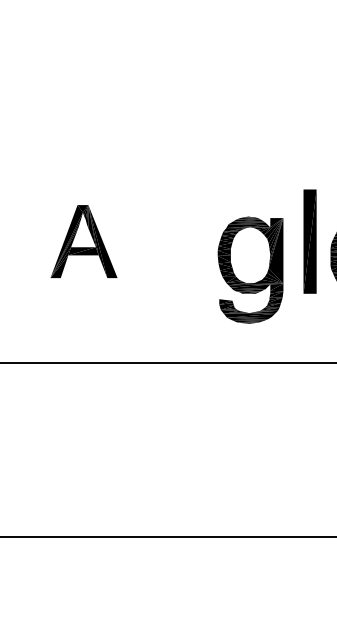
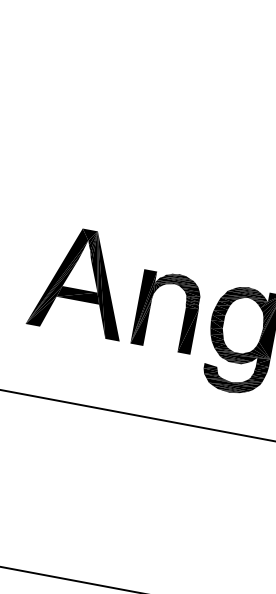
part: (83, 241) -> (81, 281), size x1.43
part: (155, 254) -> (150, 307), added

